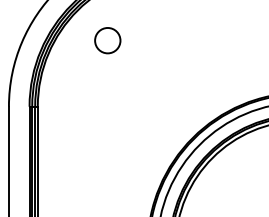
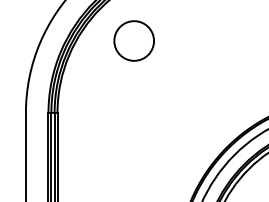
circle: (107, 40) -> (133, 40), size x1.43

